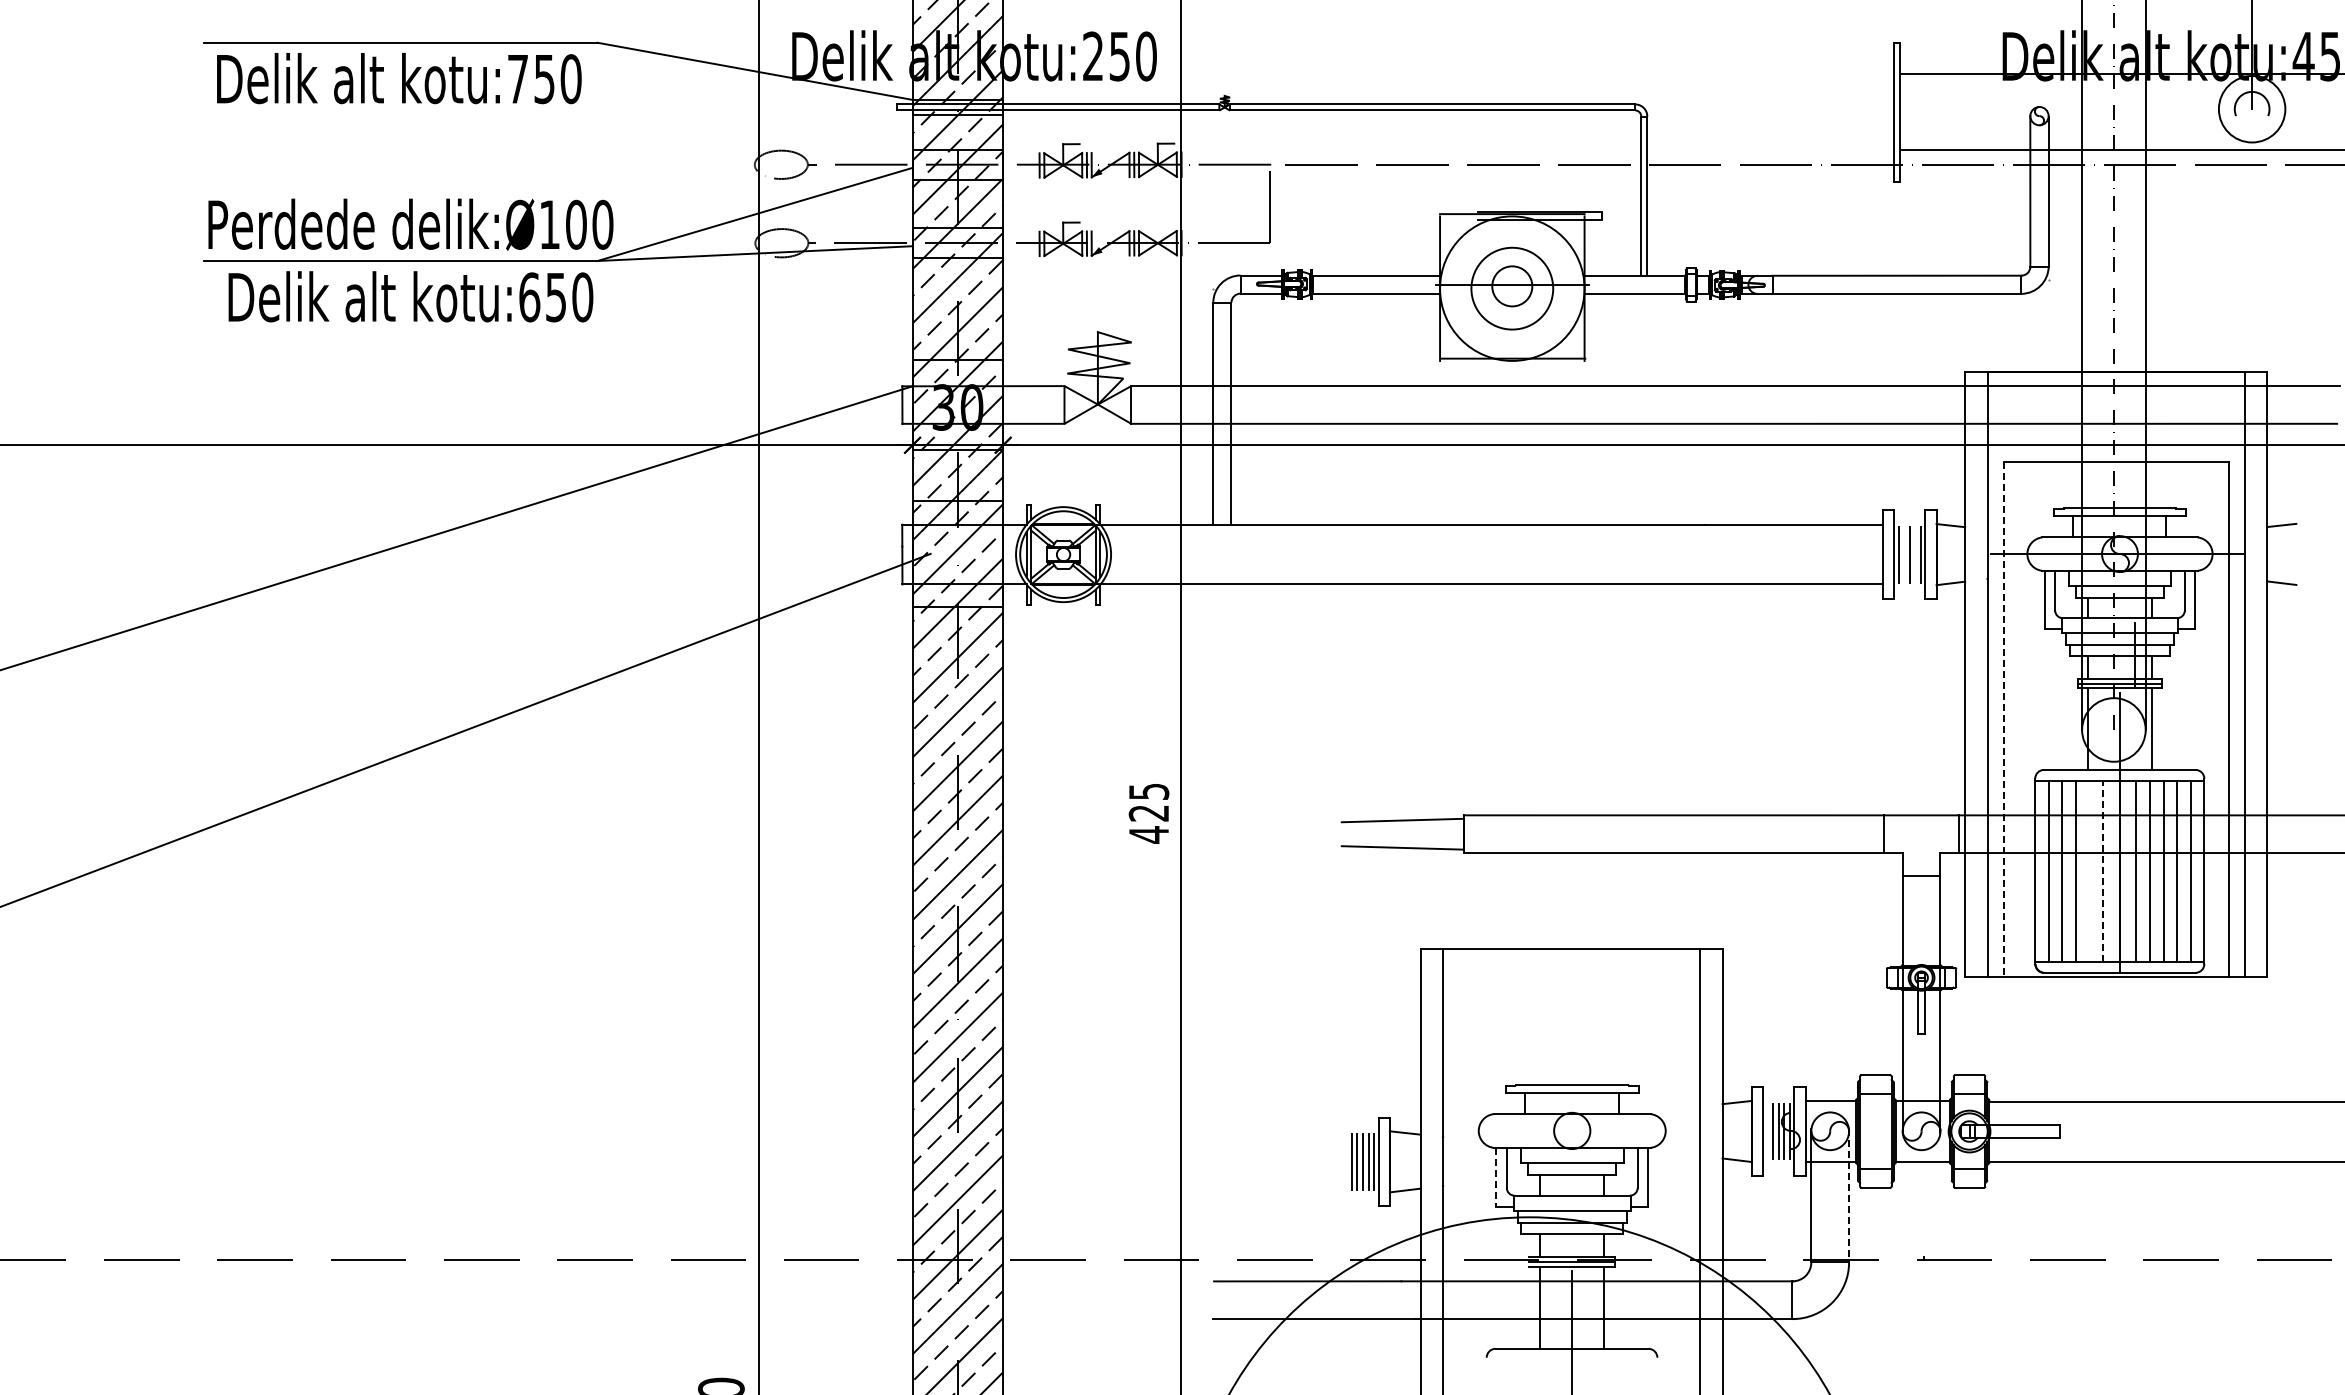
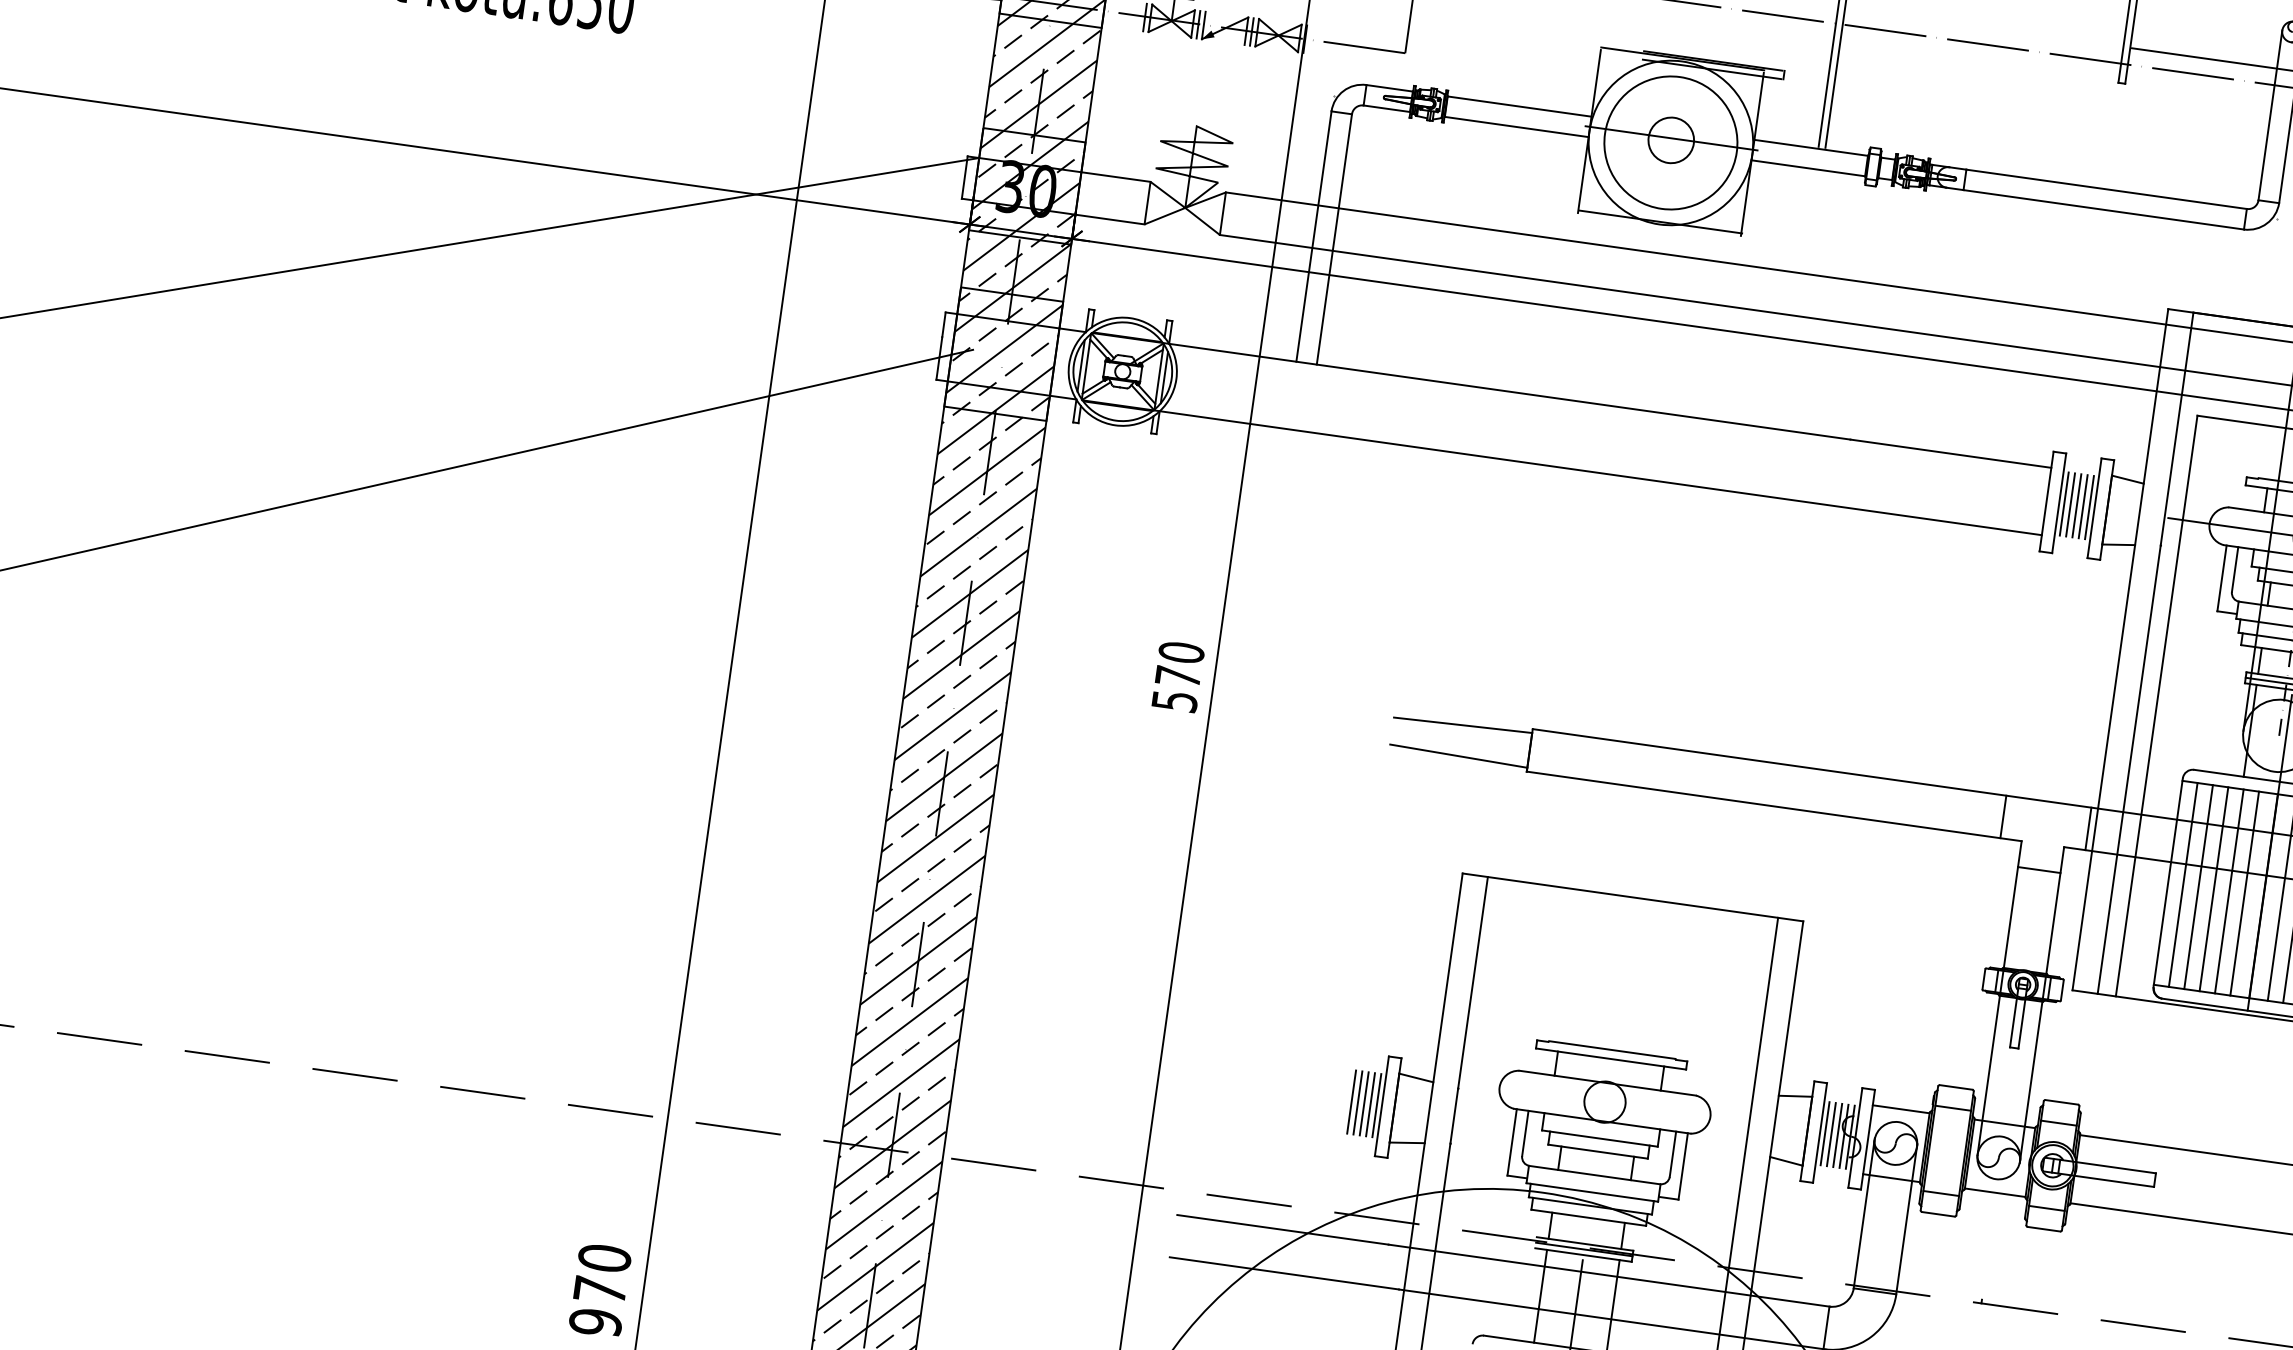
circle: (1511, 288) -> (1670, 142), size x1.43
line: (1904, 554) -> (2070, 504), added
line: (1915, 554) -> (2083, 506), added
line: (2003, 719) -> (2156, 706), dashed -> solid
text: (1148, 813) -> (1177, 677), 425 -> 570
line: (2089, 870) -> (2229, 890), added
line: (2103, 870) -> (2245, 892), dashed -> solid
line: (1767, 1131) -> (1825, 1133), added
line: (1496, 1177) -> (1512, 1142), dashed -> solid
line: (1849, 1195) -> (1907, 1218), dashed -> solid

